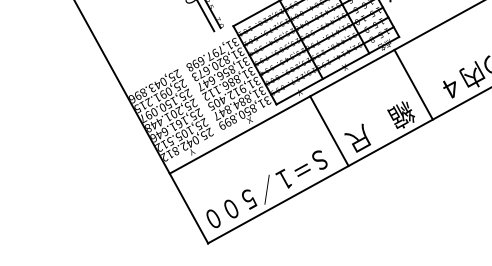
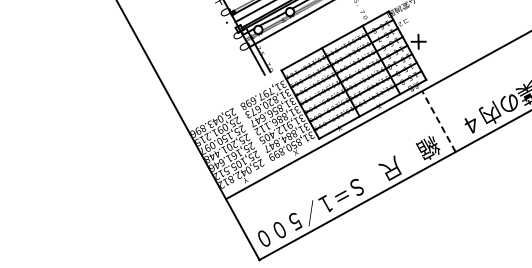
line: (413, 84) -> (438, 121), solid -> dashed
line: (329, 130) -> (365, 161), removed

